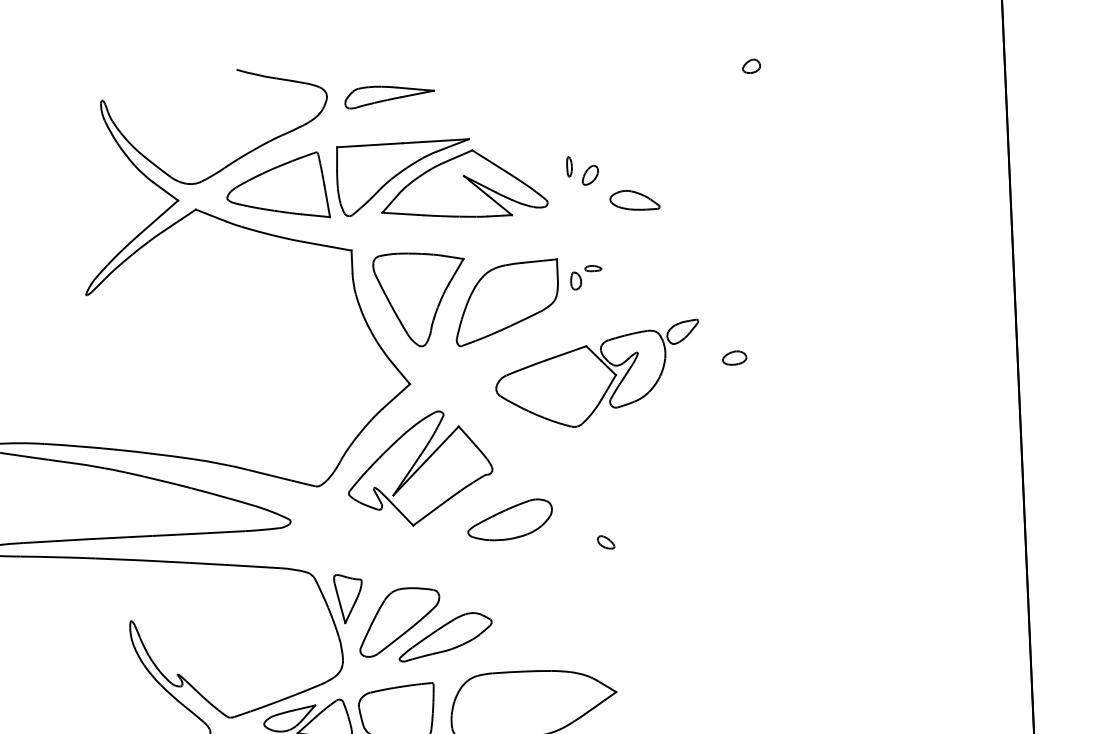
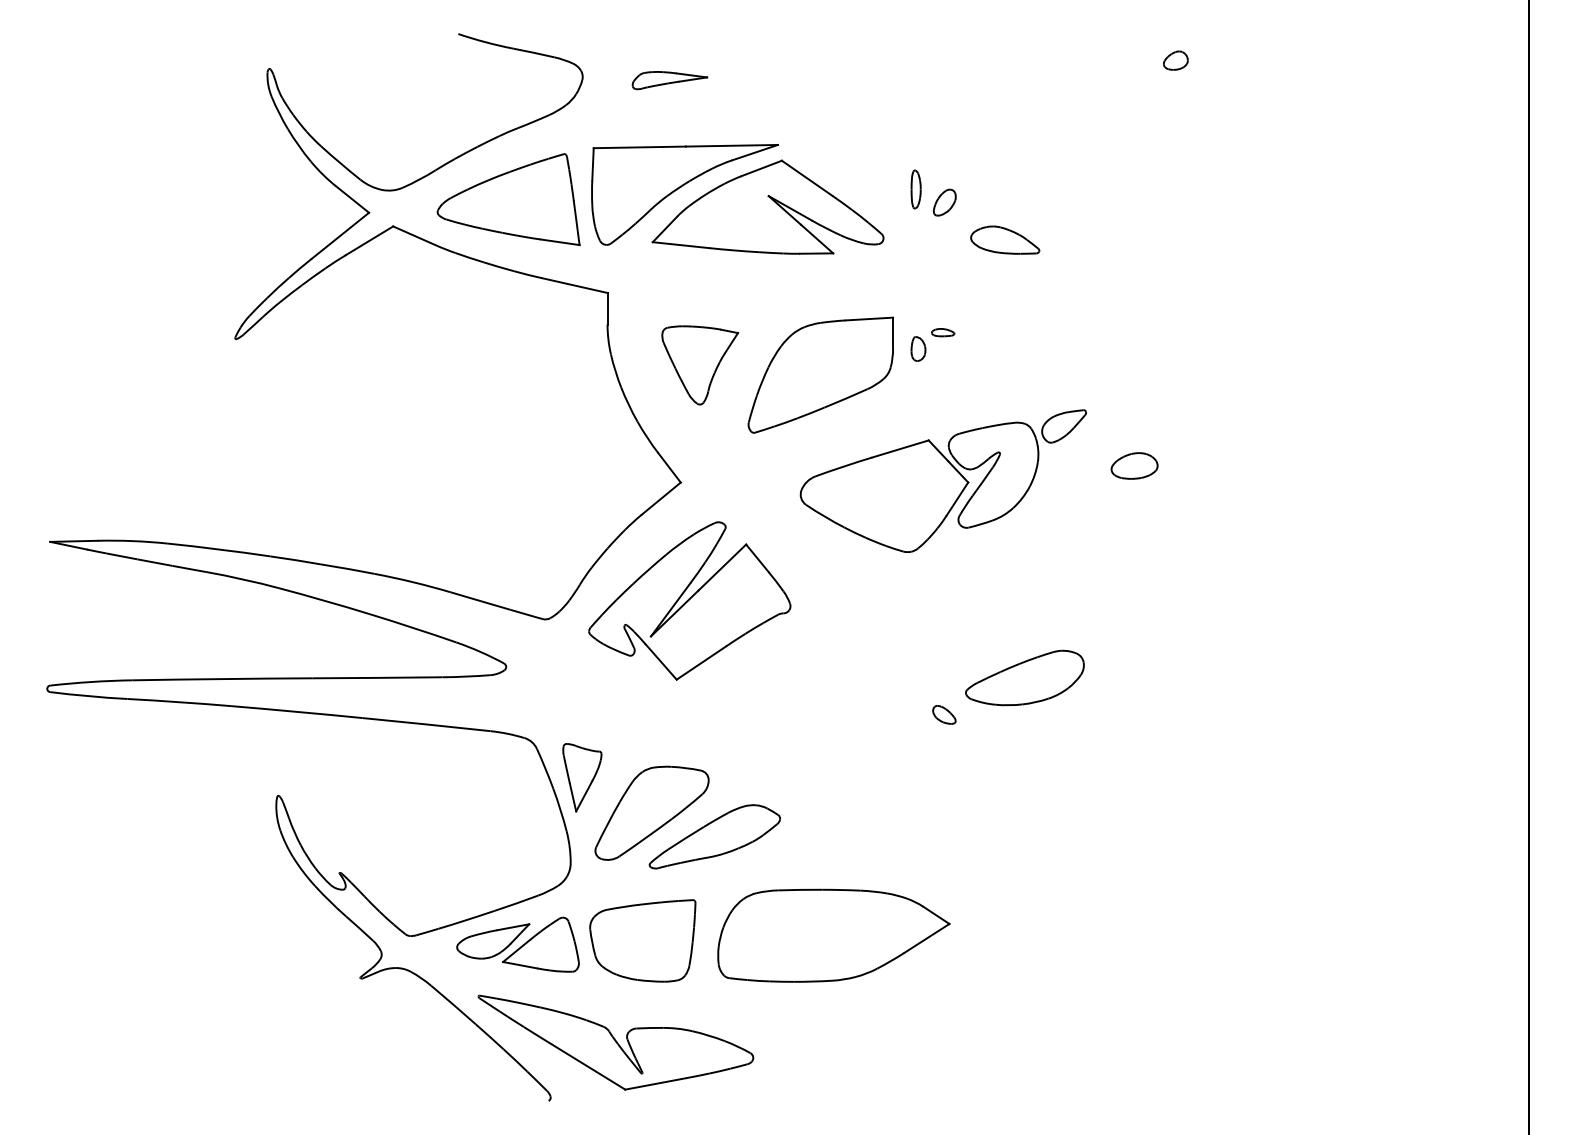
part: (389, 96) -> (669, 80), size x0.6
part: (569, 166) -> (916, 189), size x1.4
part: (420, 299) -> (700, 365), size x0.6
part: (734, 357) -> (1134, 465), size x1.4
part: (509, 519) -> (1024, 677), moved

